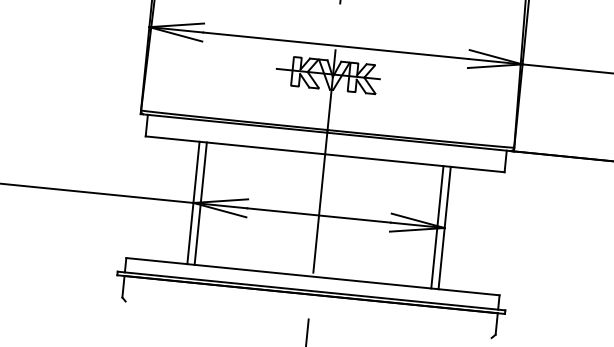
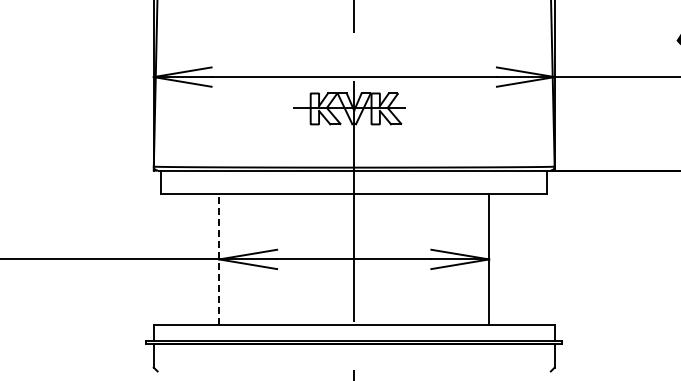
line: (193, 203) -> (219, 259), solid -> dashed
line: (201, 203) -> (227, 259), removed
line: (437, 227) -> (481, 259), removed

